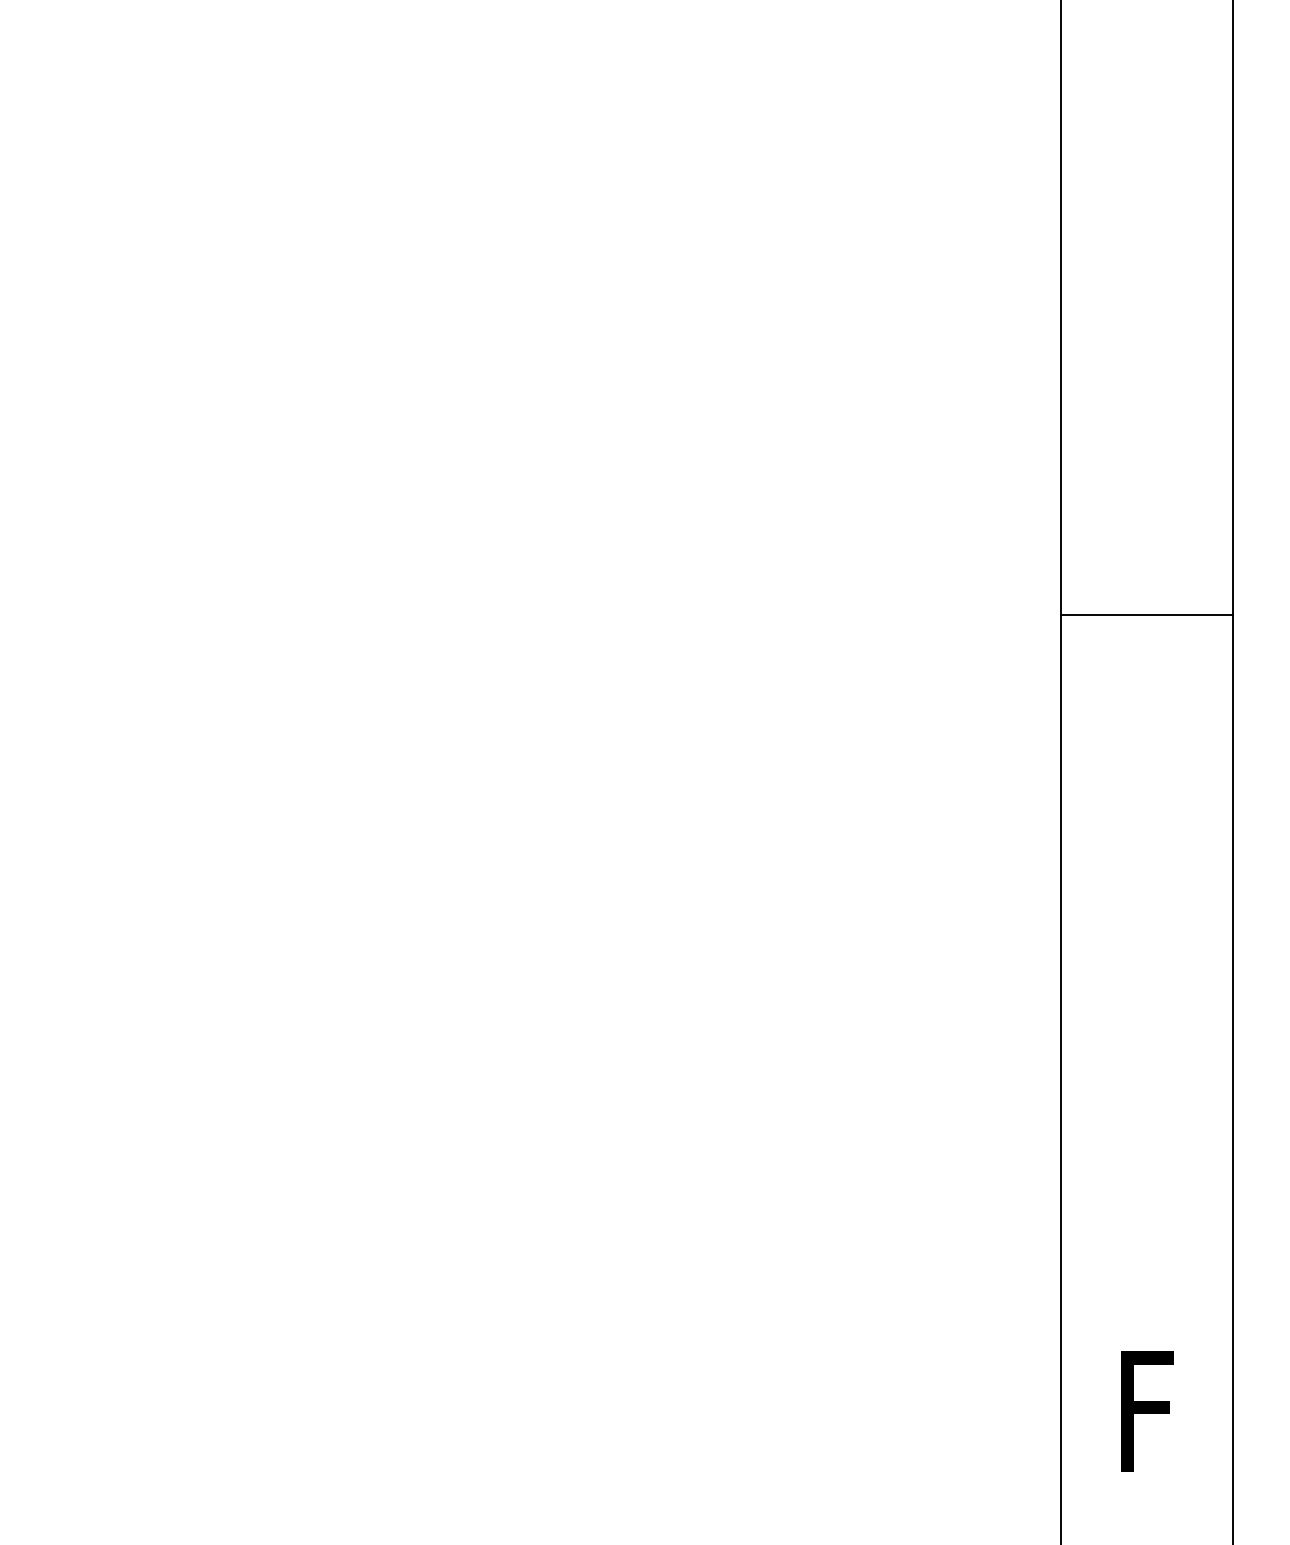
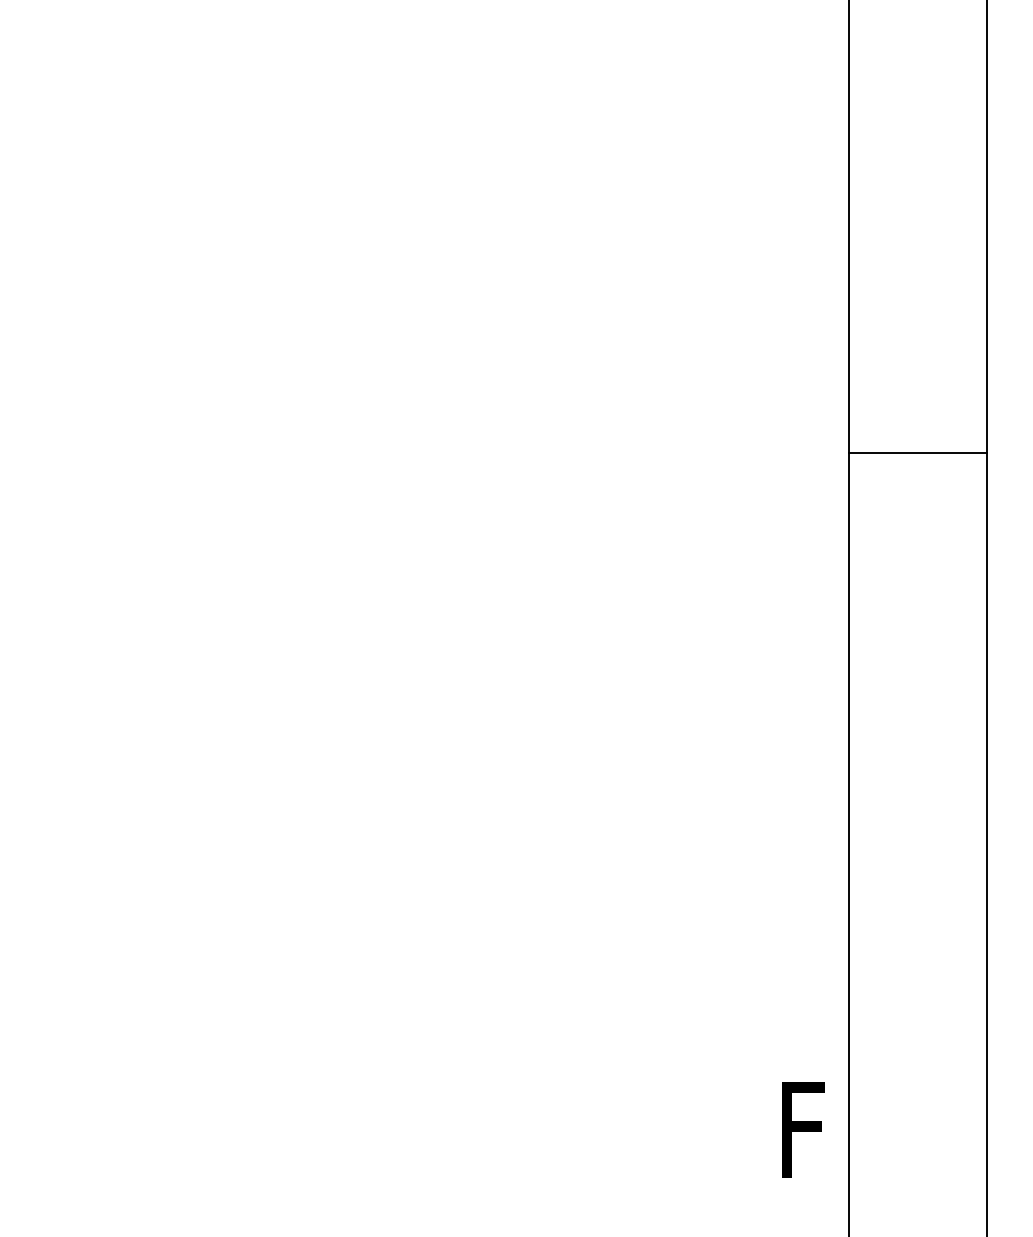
line: (1146, 615) -> (918, 453), moved
text: (1147, 1411) -> (803, 1130), moved

